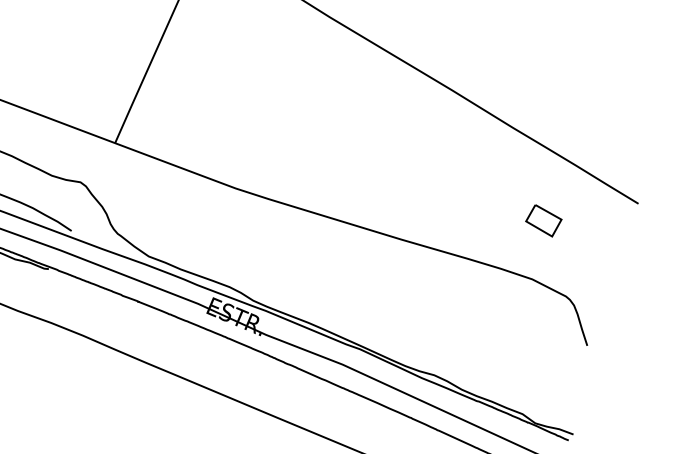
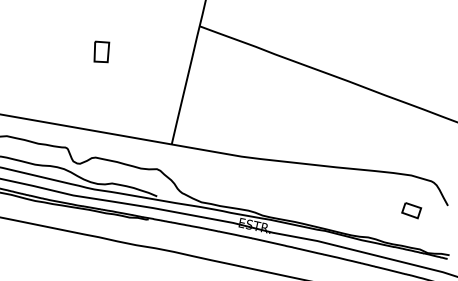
part: (543, 220) -> (411, 210), moved

